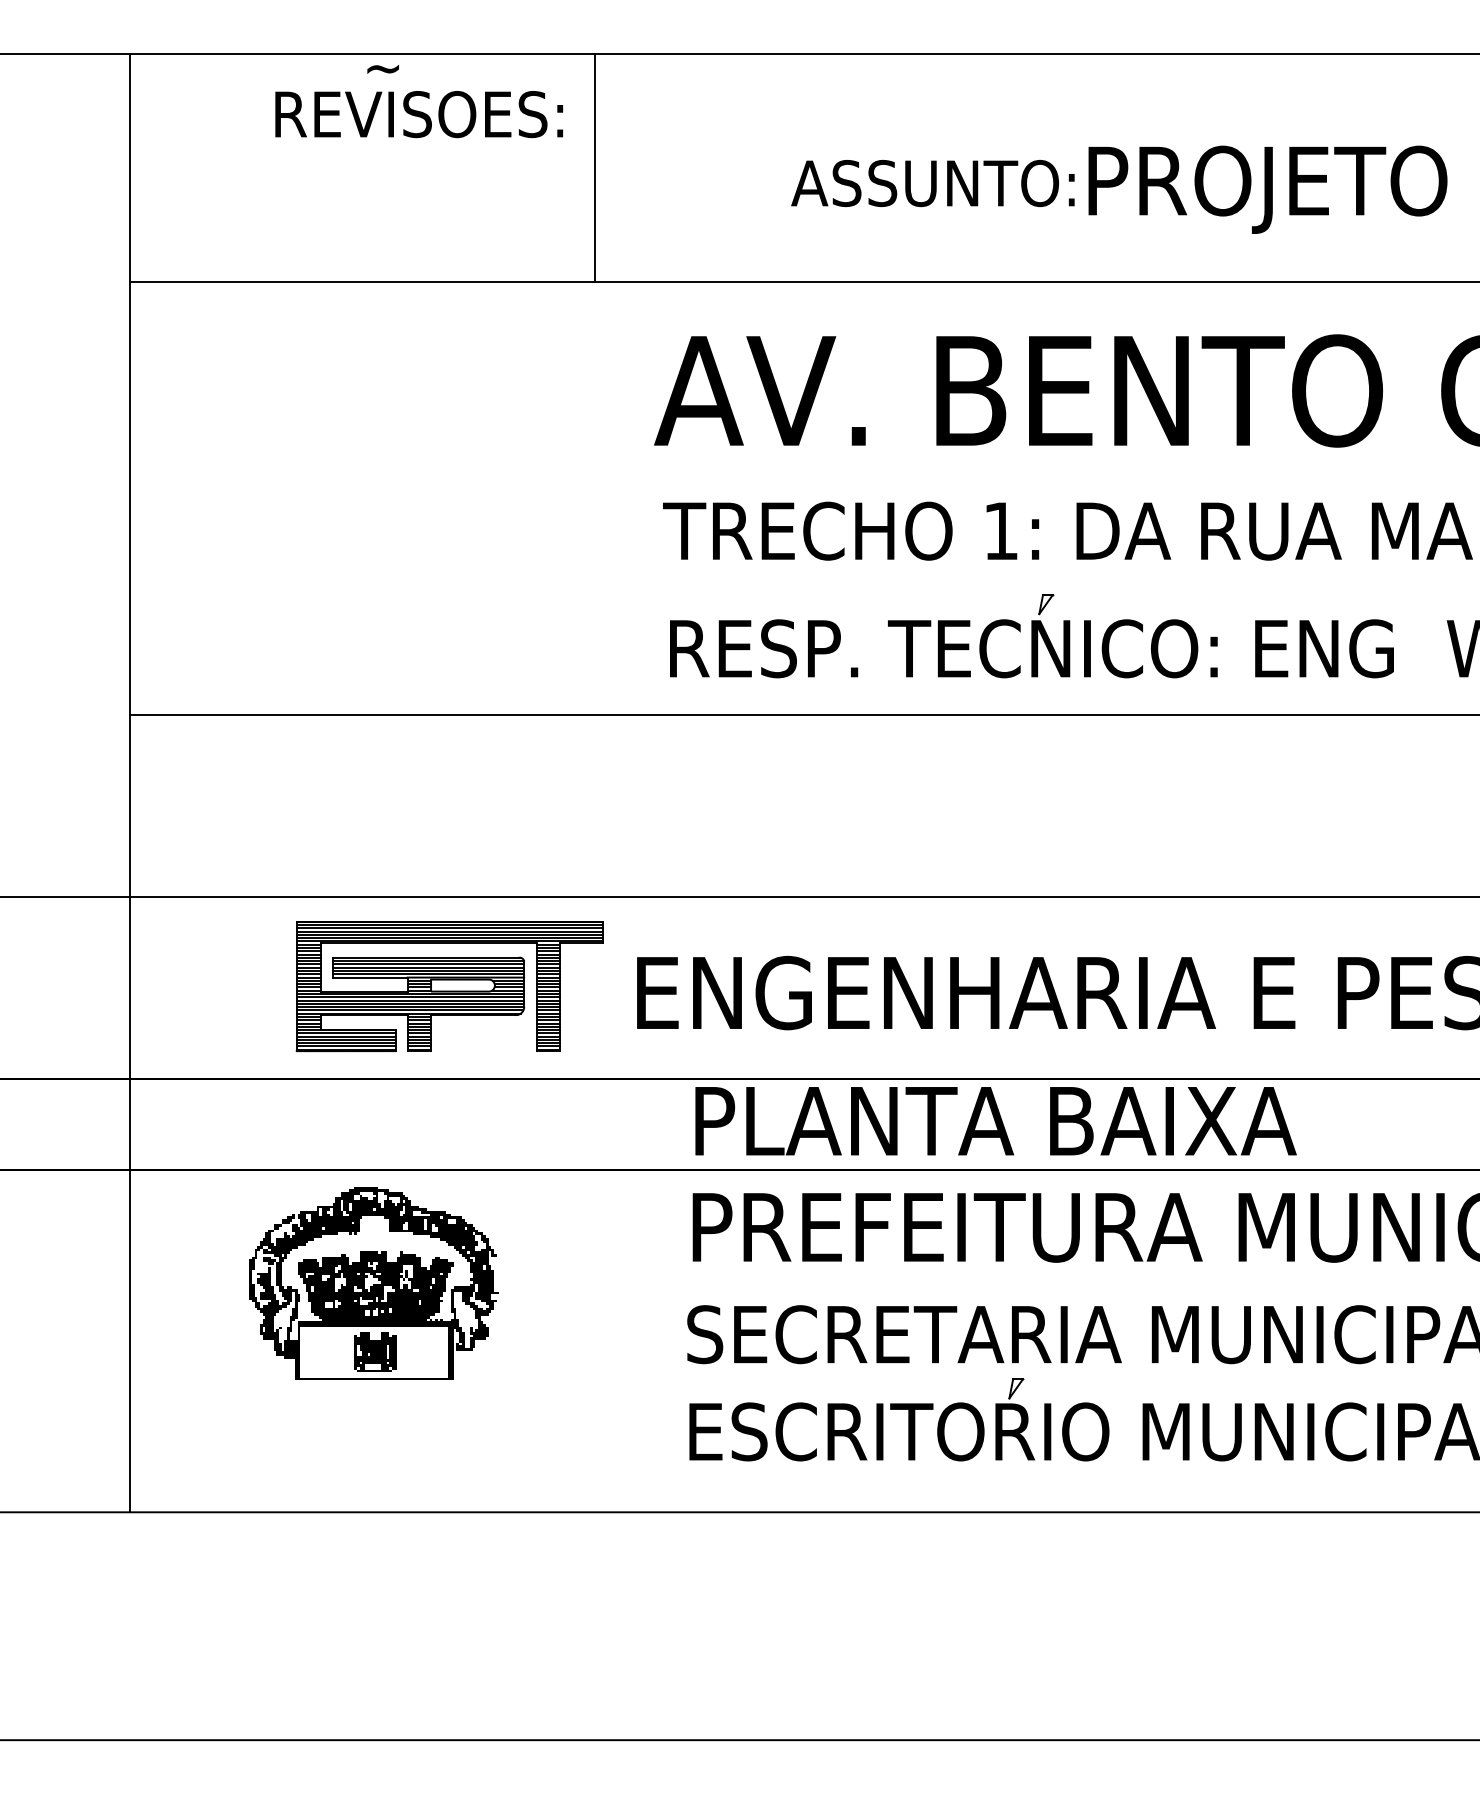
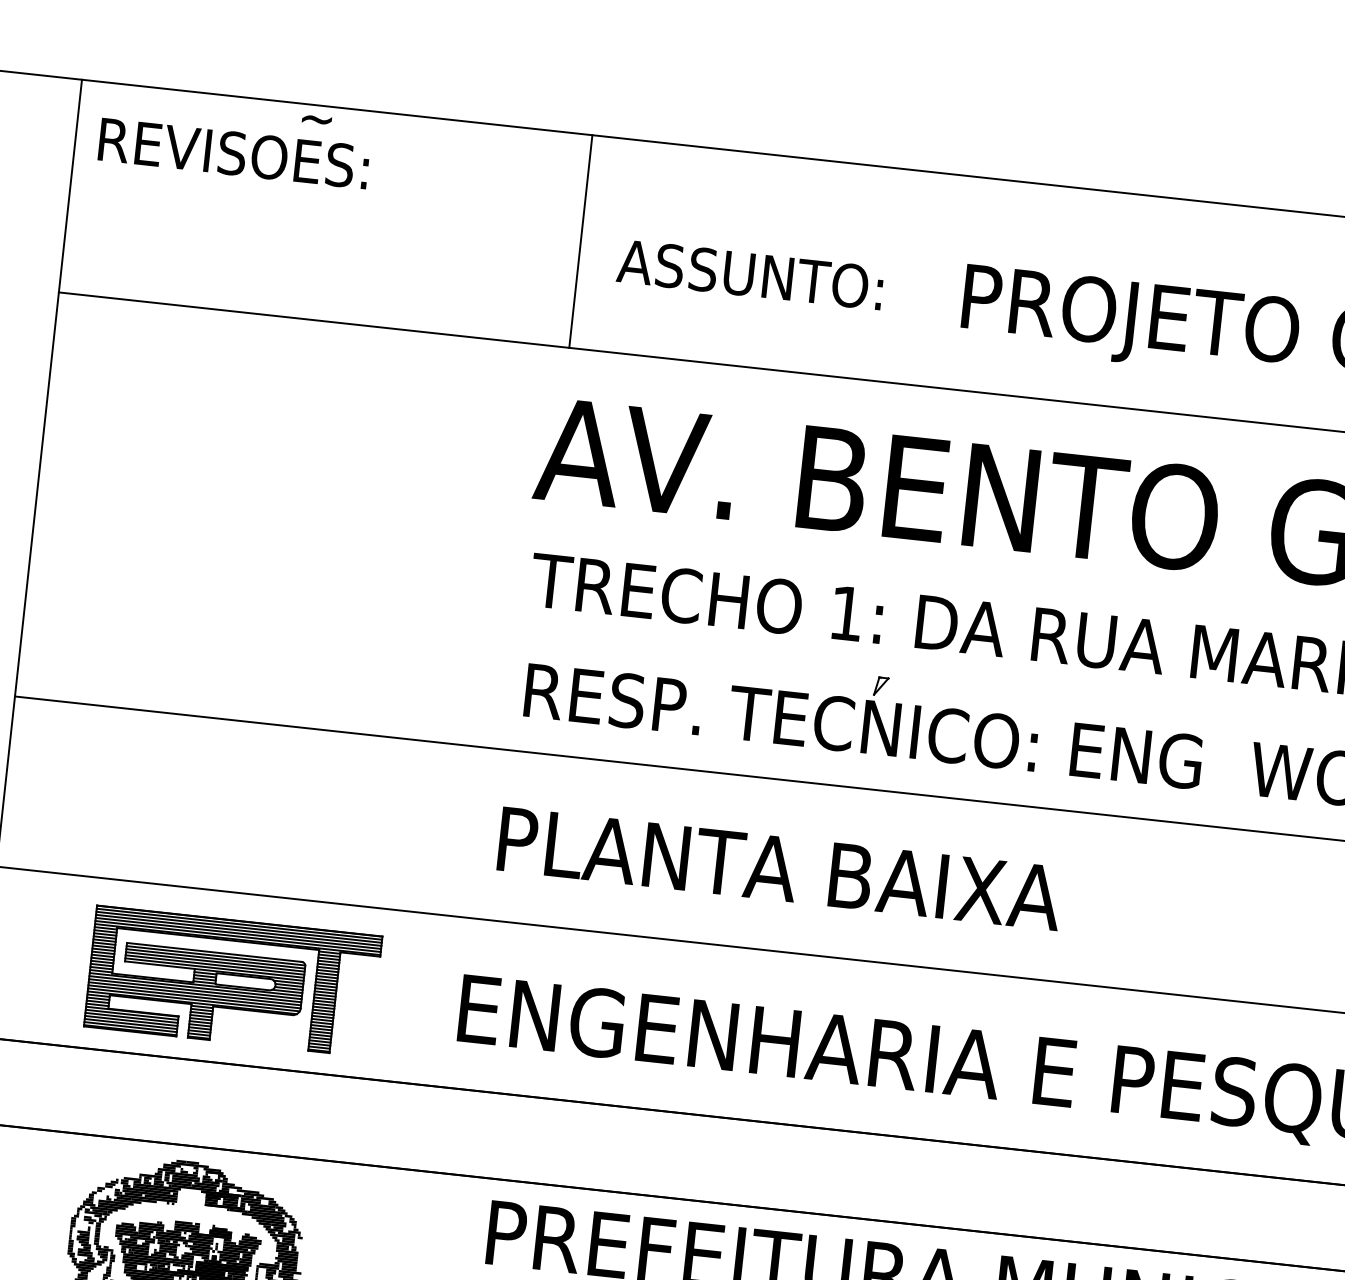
text: (419, 114) -> (234, 153), moved
line: (594, 167) -> (580, 241), moved
text: (932, 183) -> (749, 274), moved
part: (449, 986) -> (233, 981), moved
text: (995, 1121) -> (779, 869), moved

